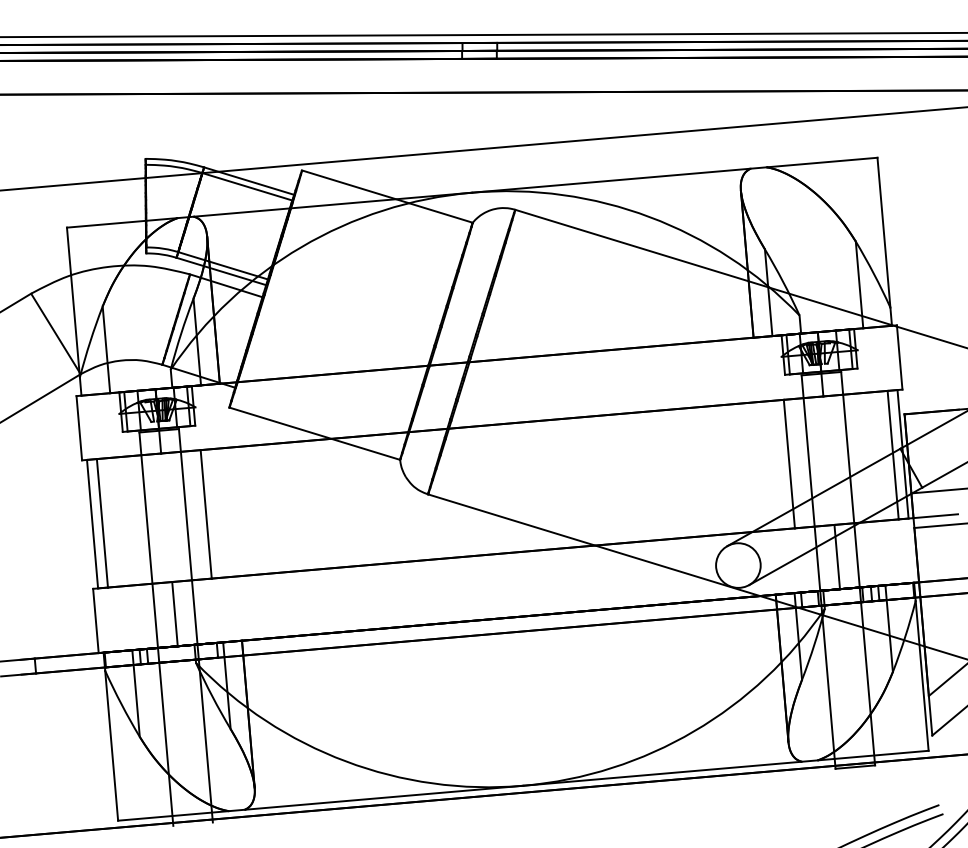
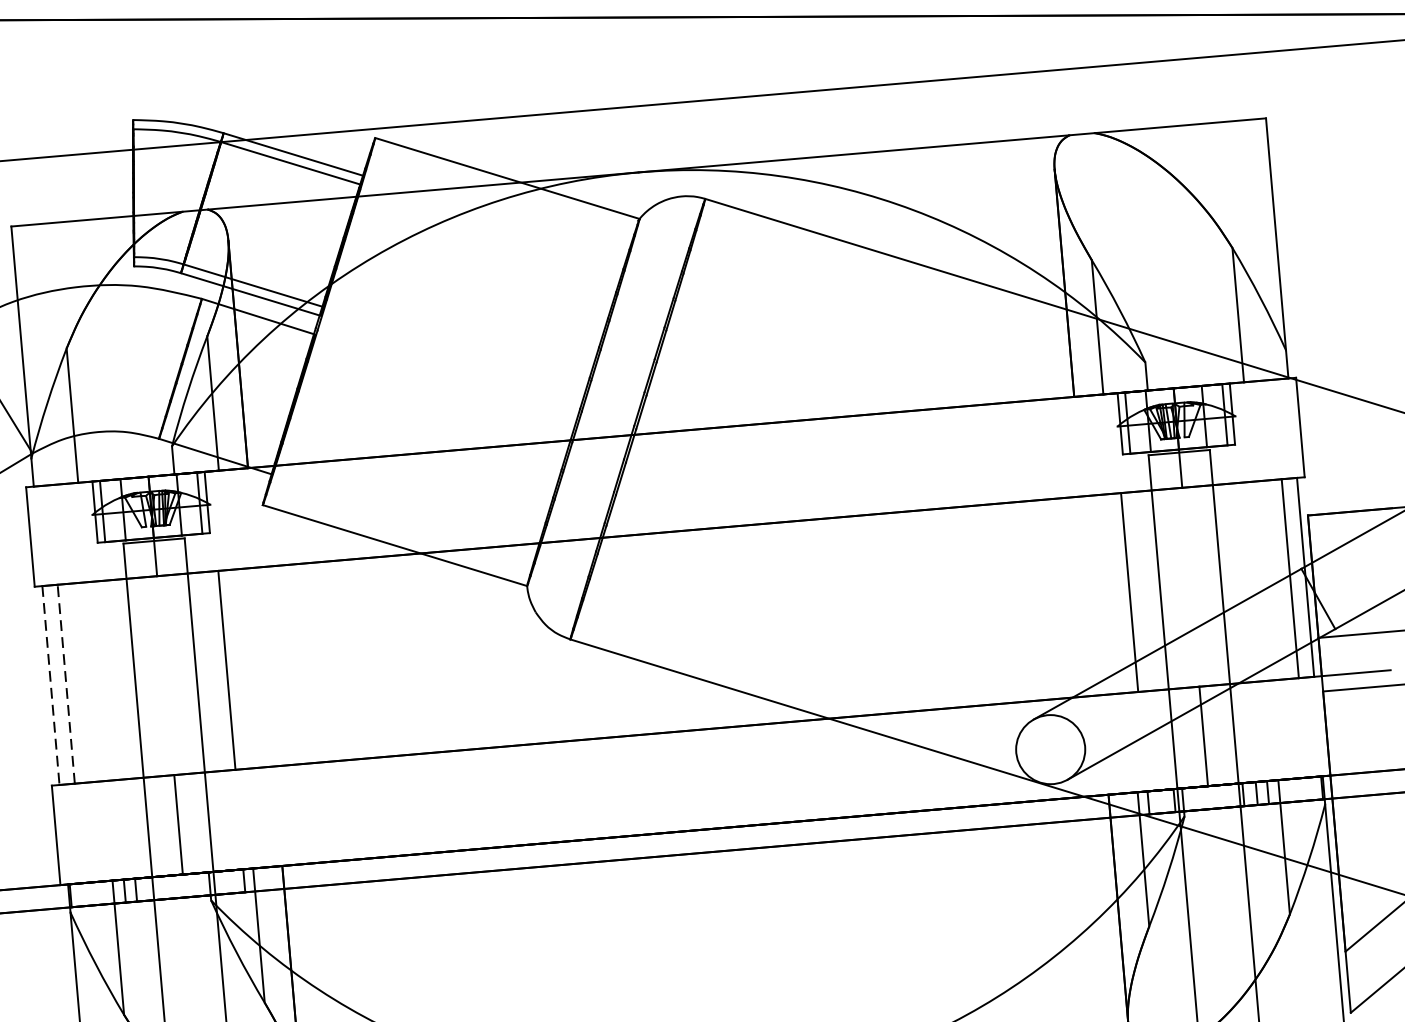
line: (102, 522) -> (66, 682), solid -> dashed
line: (92, 524) -> (50, 686), solid -> dashed

